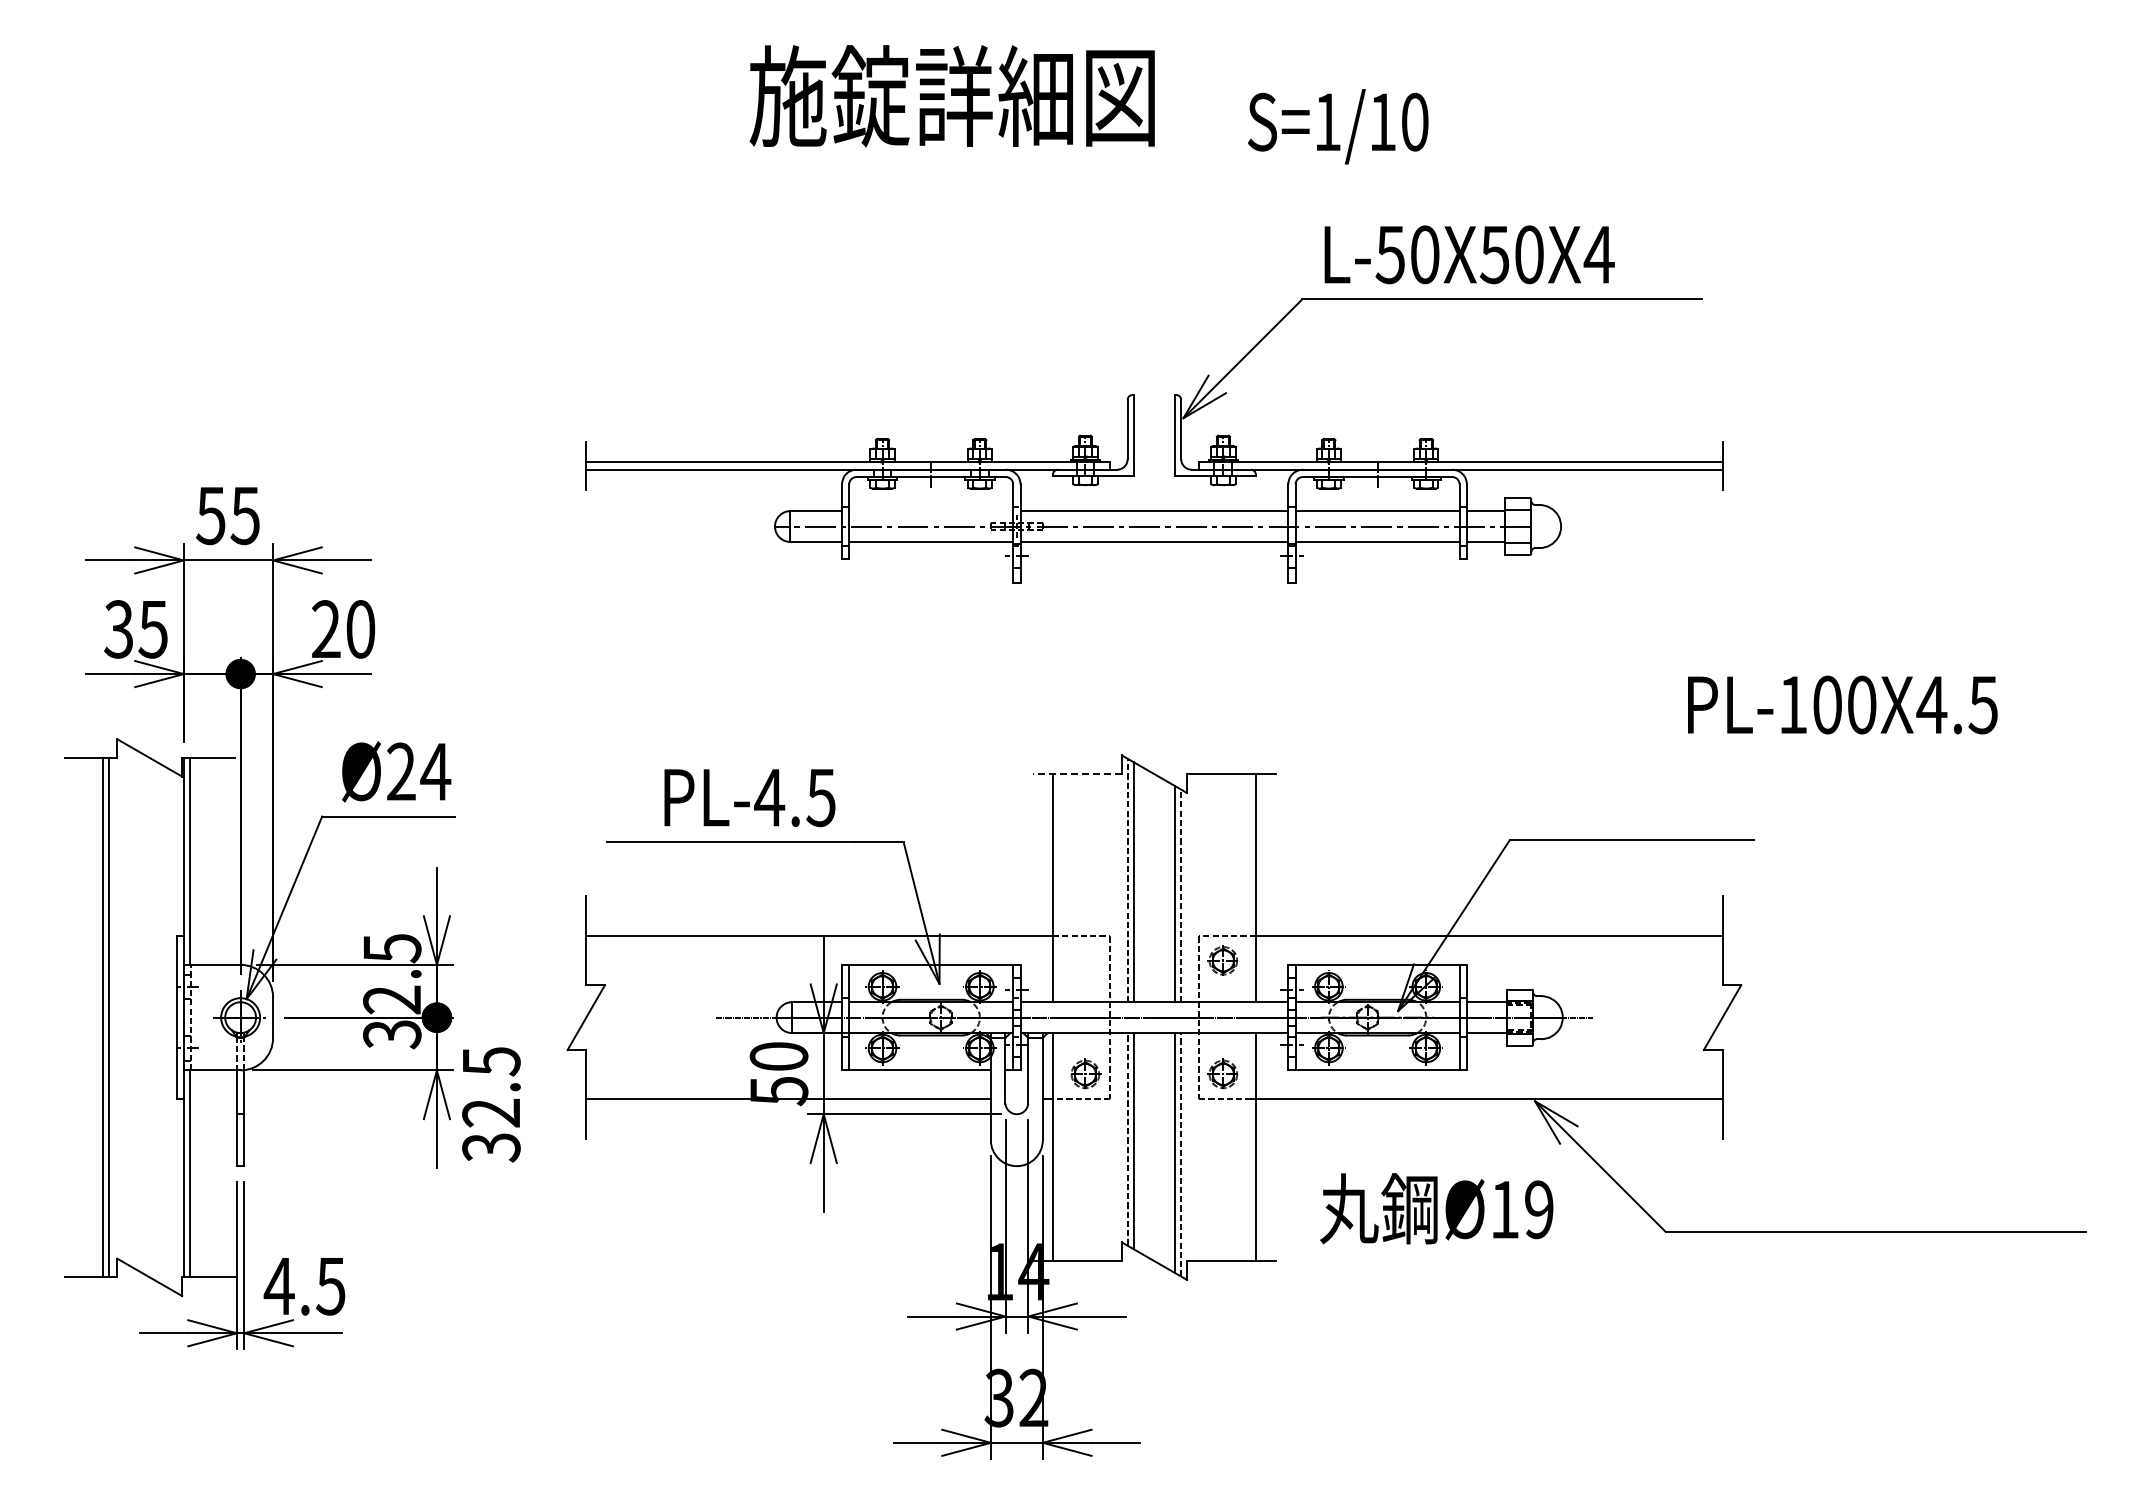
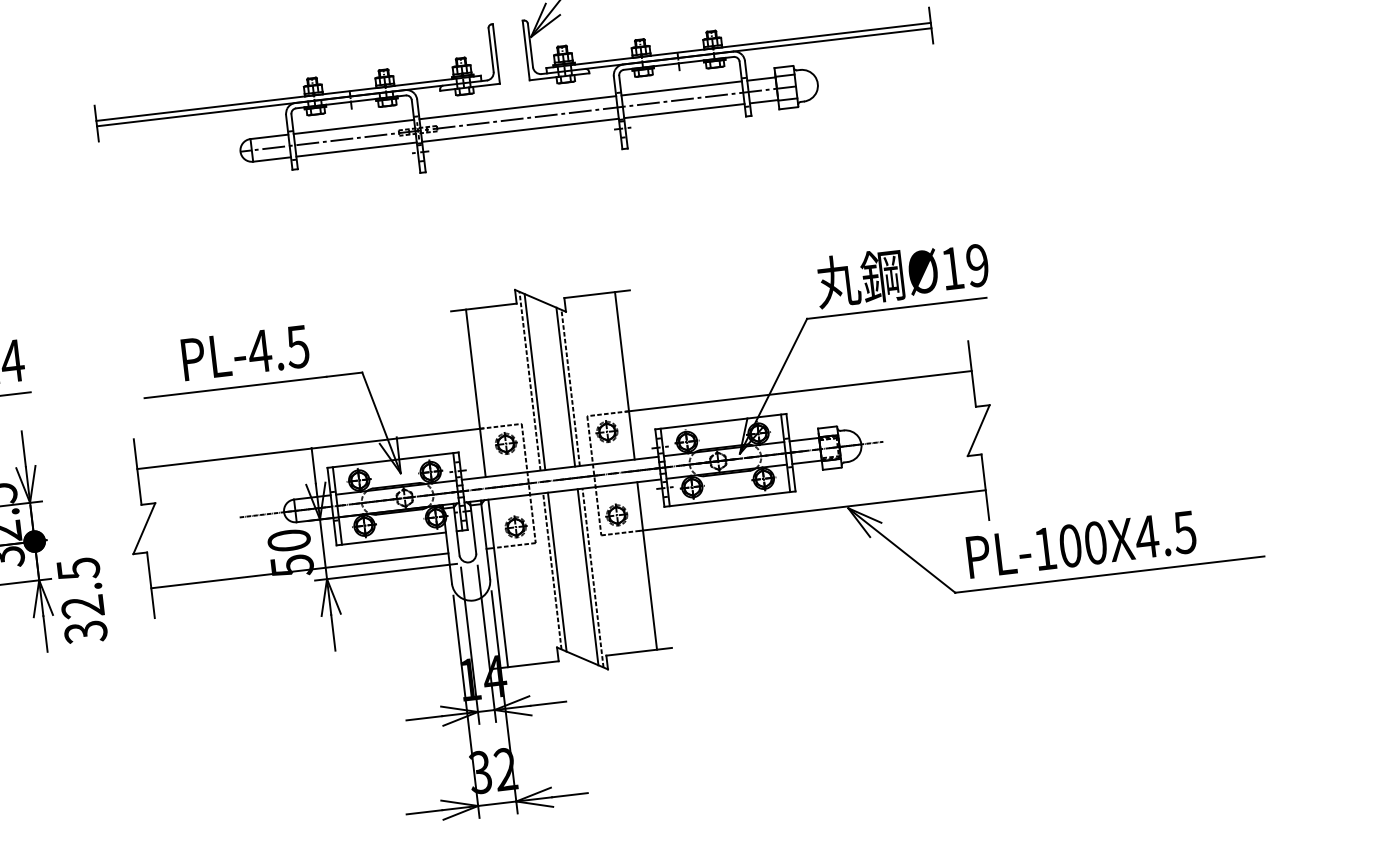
line: (931, 511) -> (354, 127), added
text: (1842, 704) -> (1081, 544), moved
line: (1077, 774) -> (484, 307), dashed -> solid
part: (1085, 960) -> (505, 443), added
text: (1436, 1208) -> (902, 273), moved

